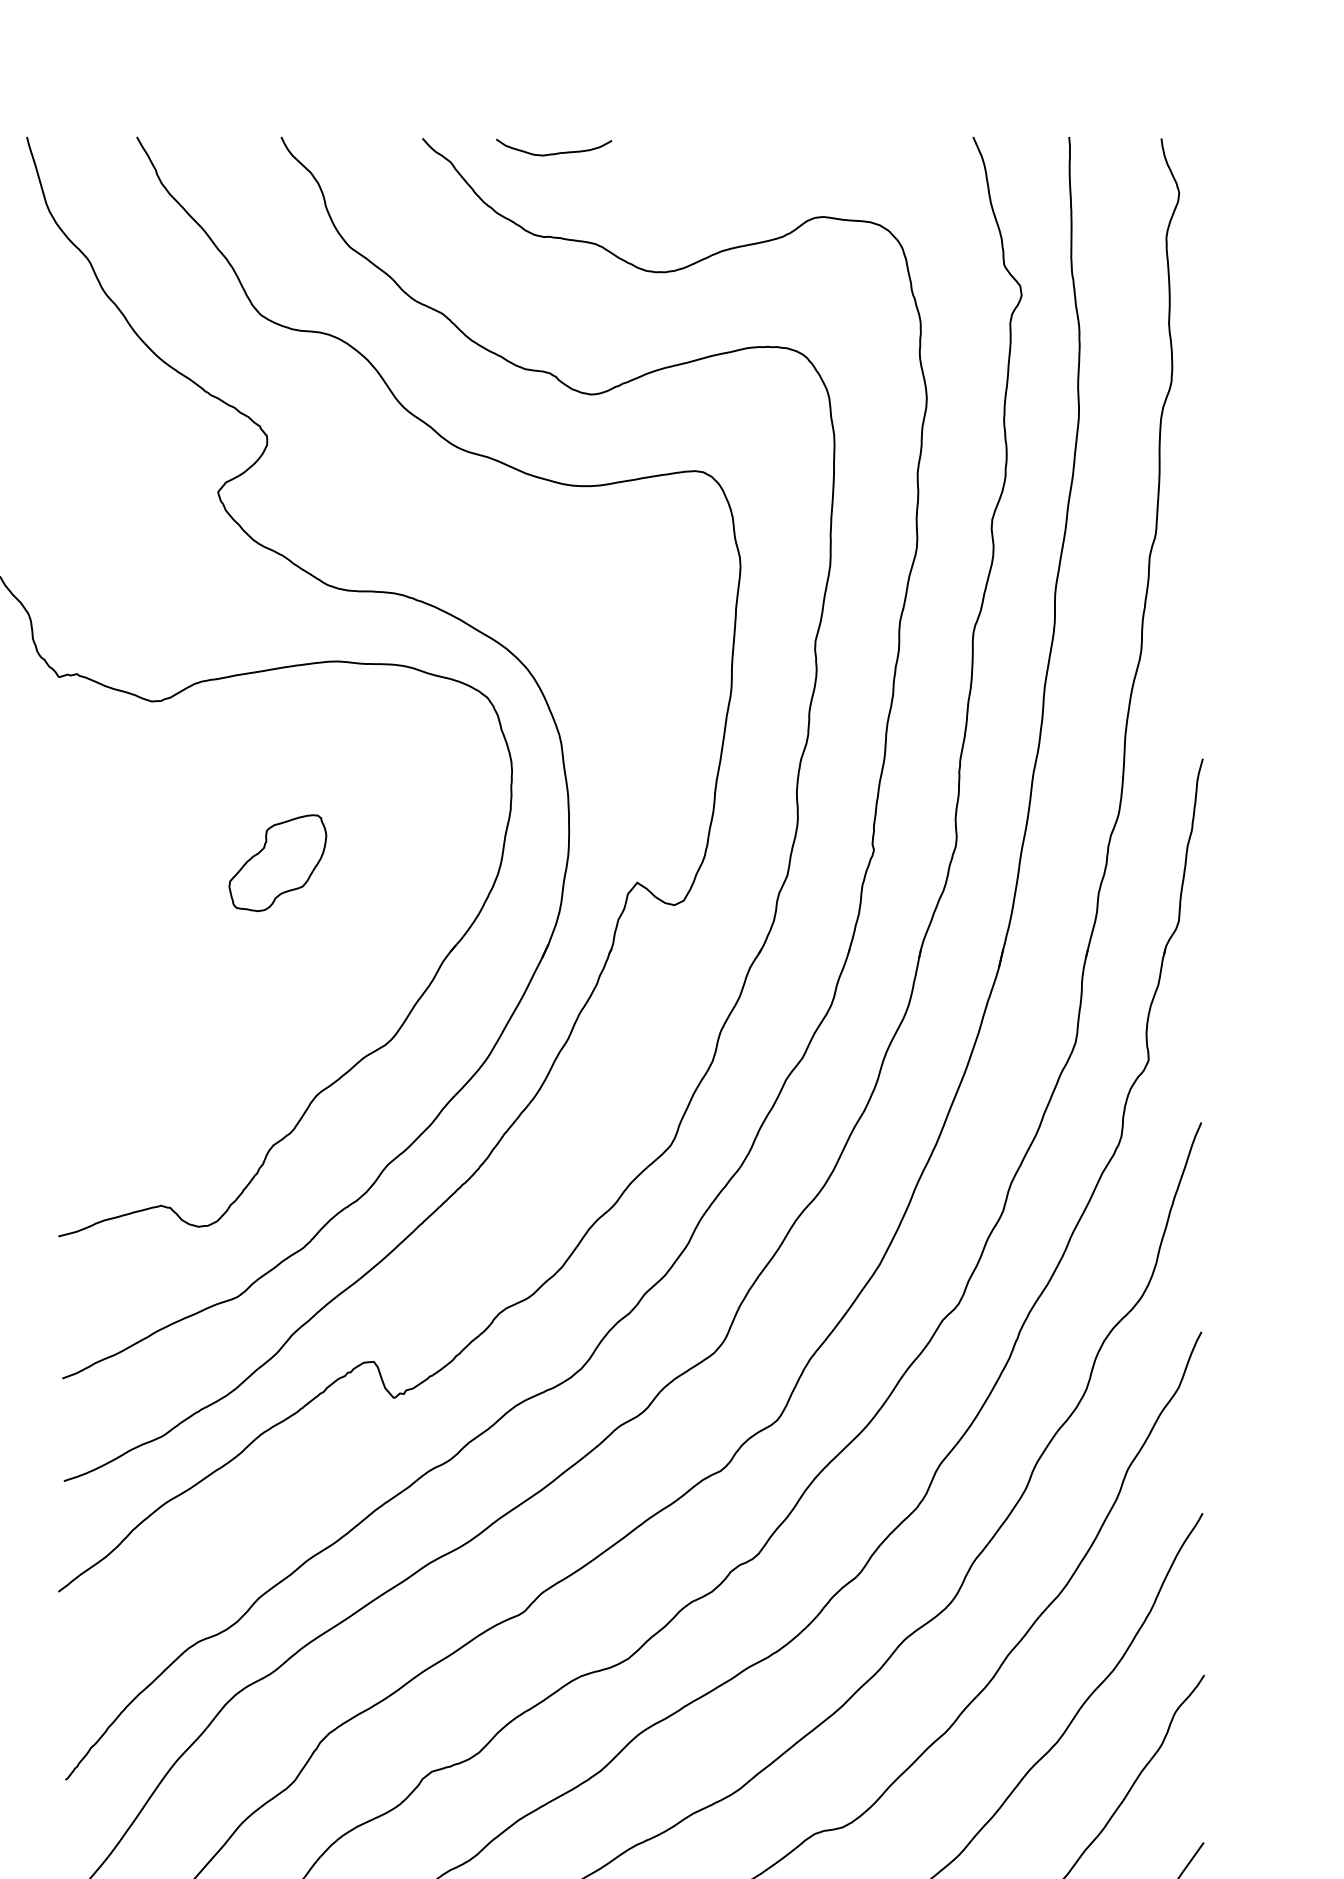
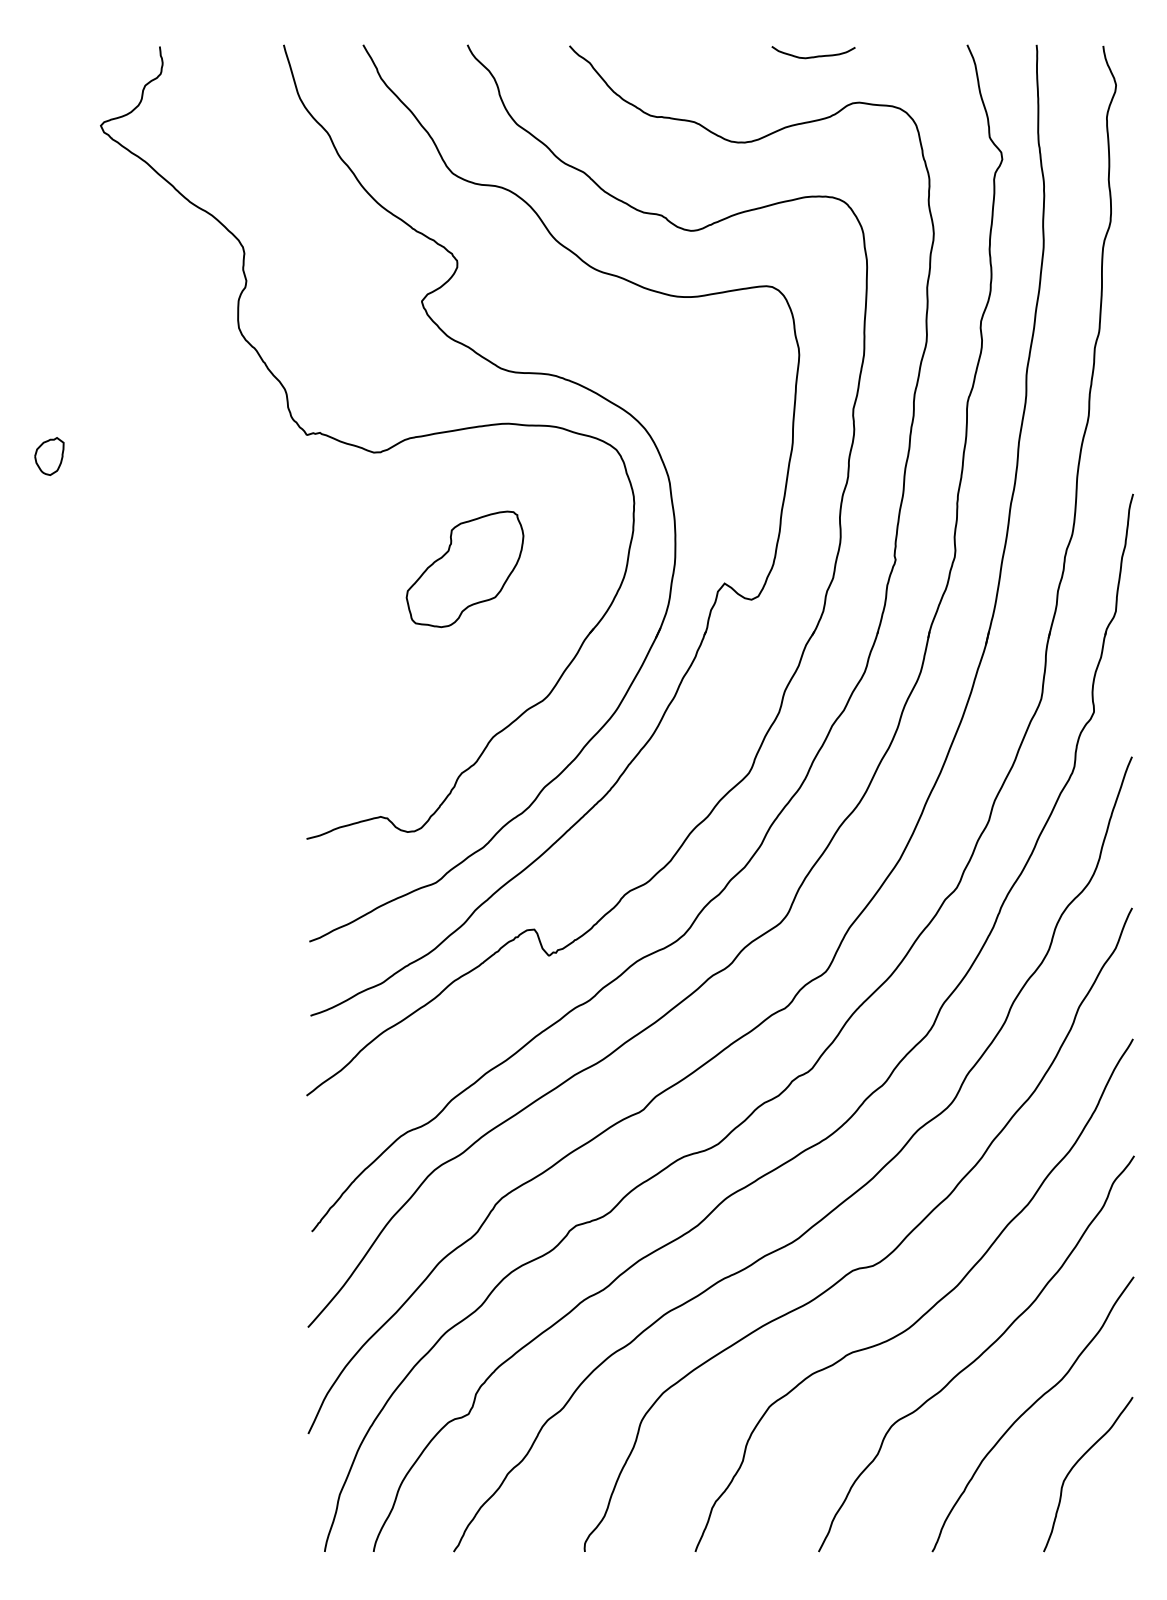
curve: (553, 153) -> (813, 56), moved
part: (277, 863) -> (464, 569), size x1.67

